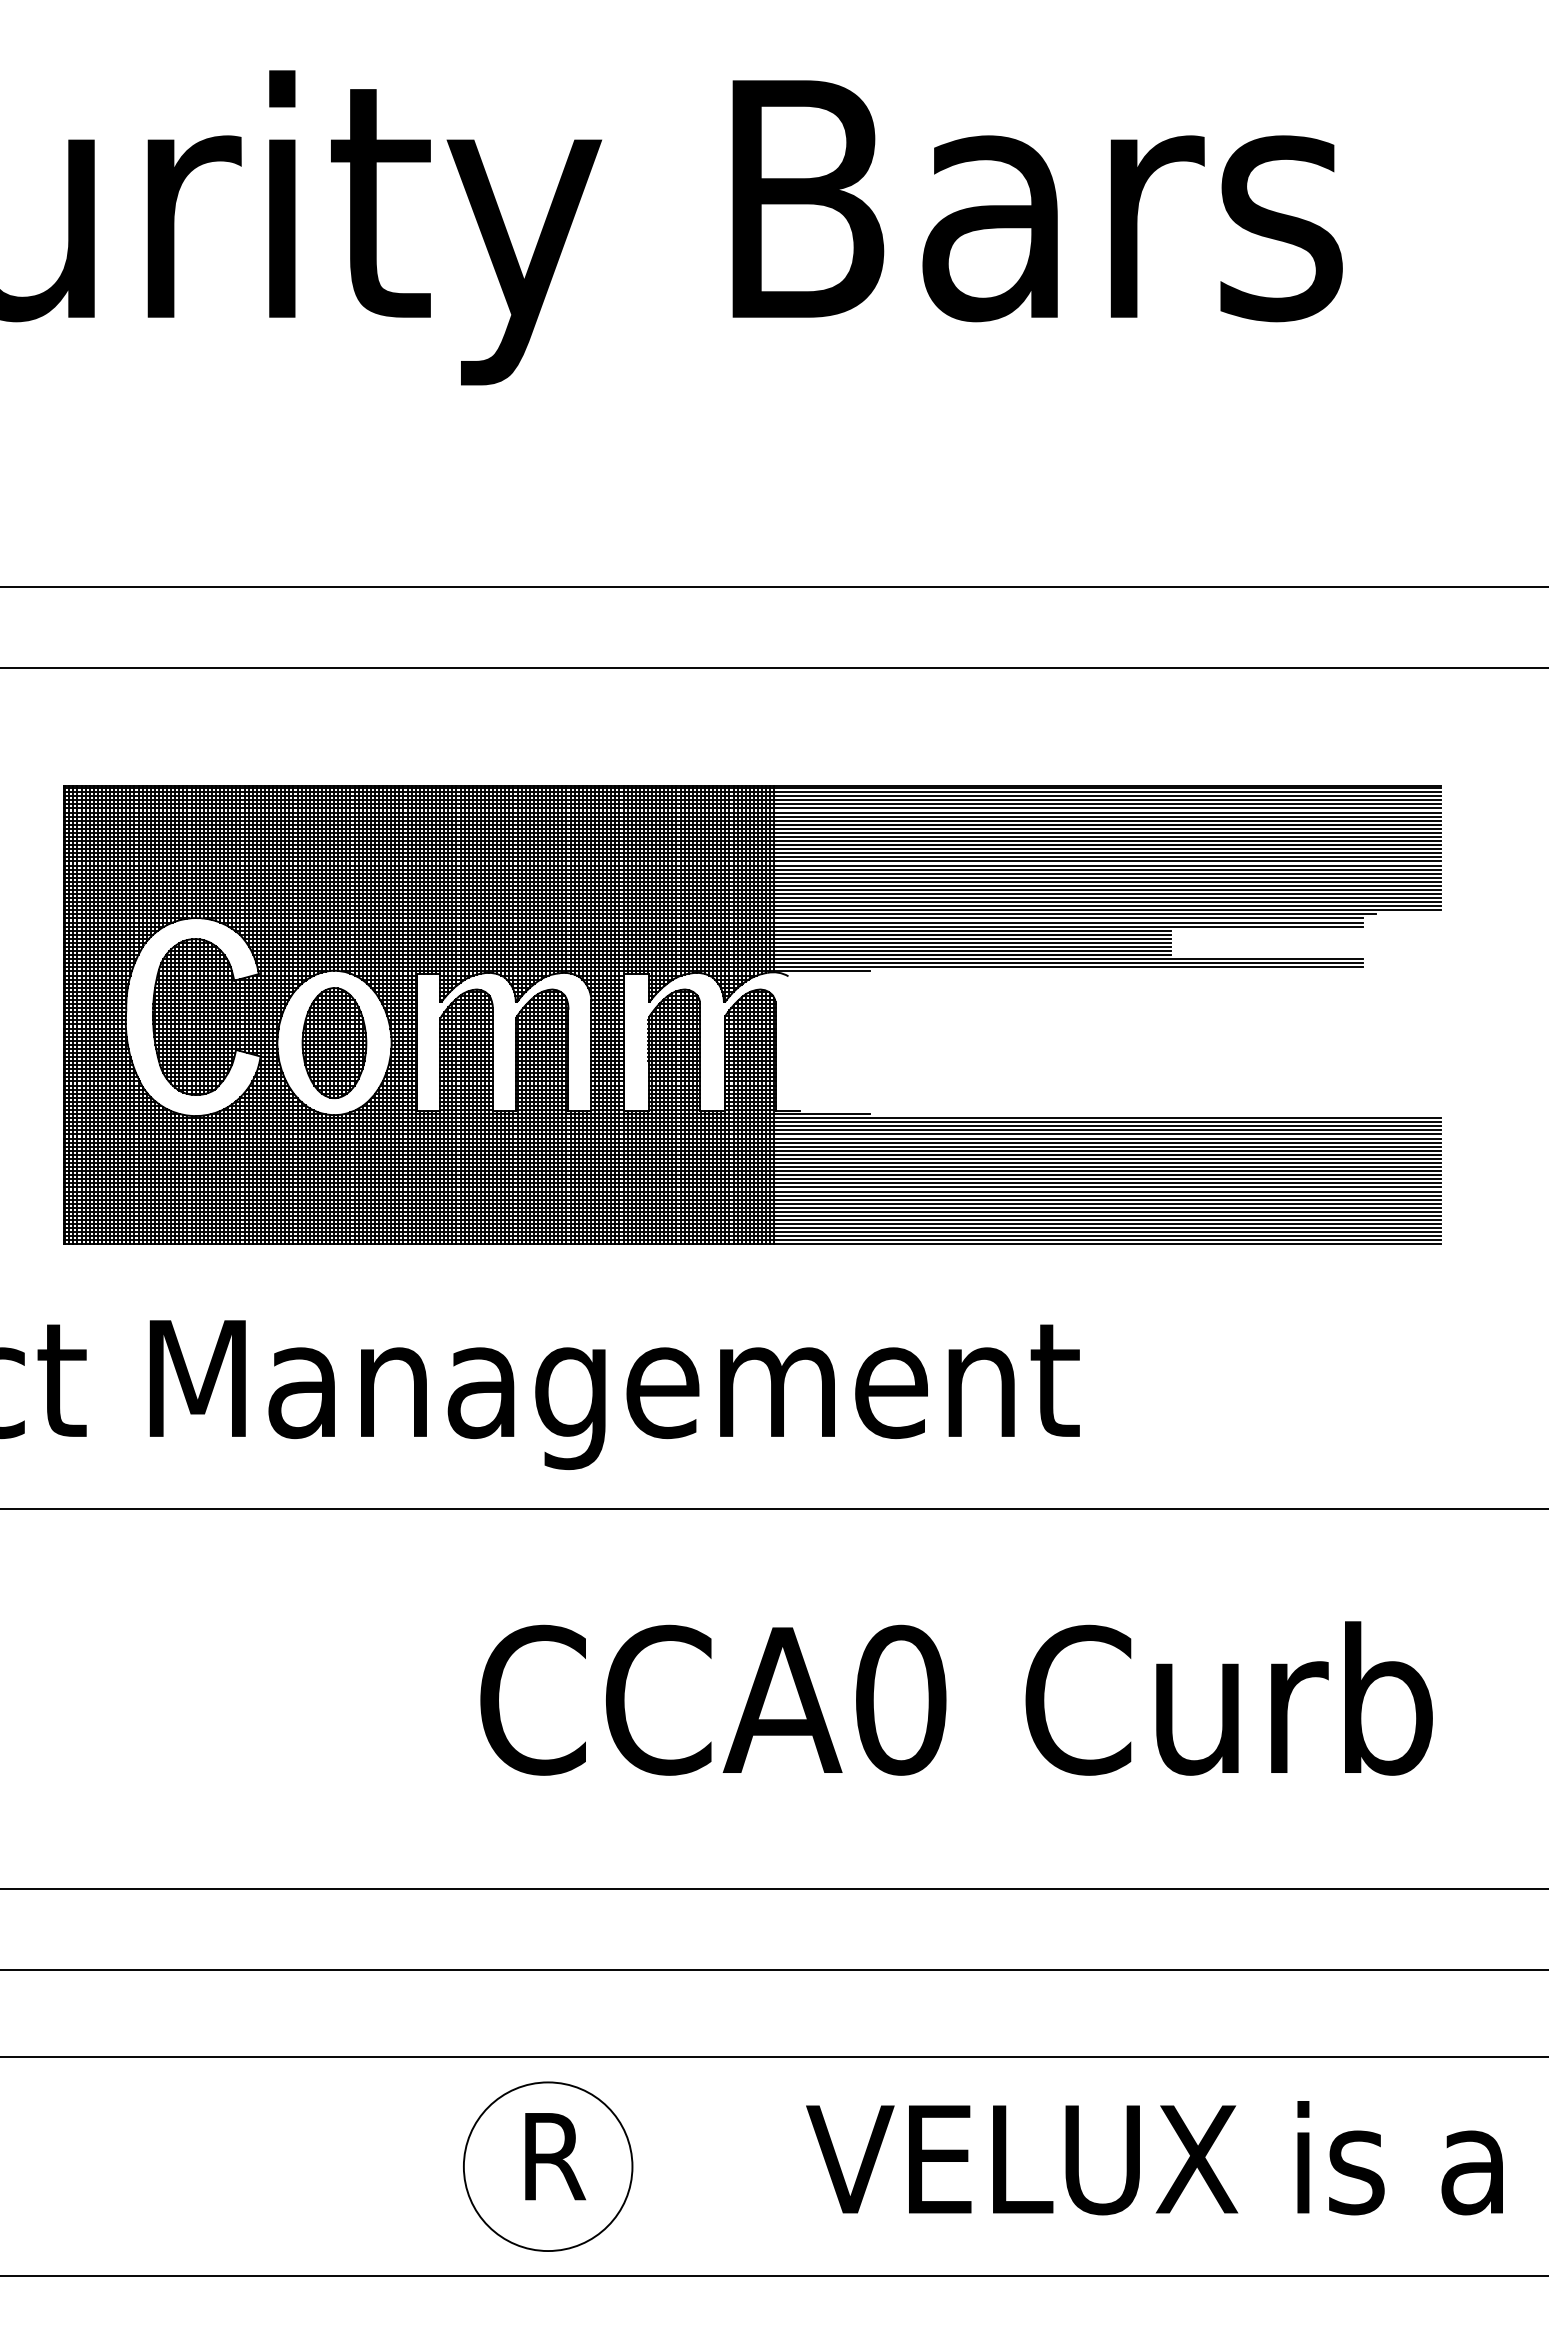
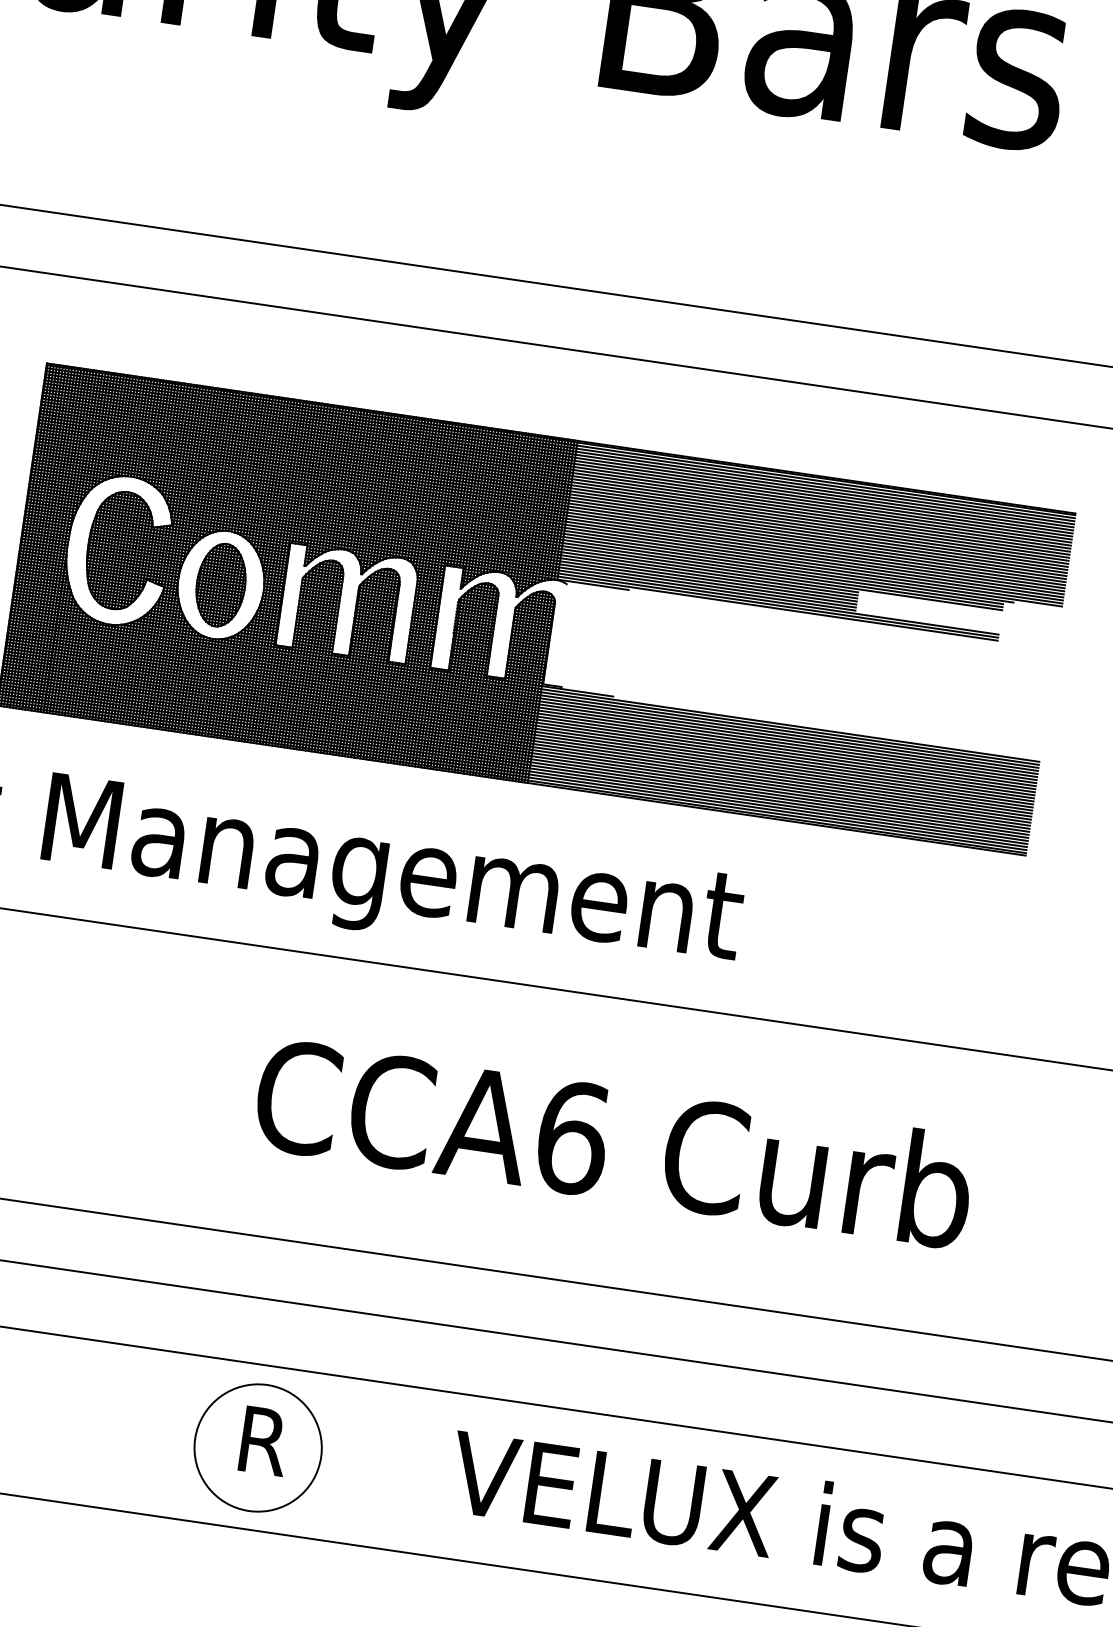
text: (901, 1699) -> (573, 1137), CCA0 -> CCA6

